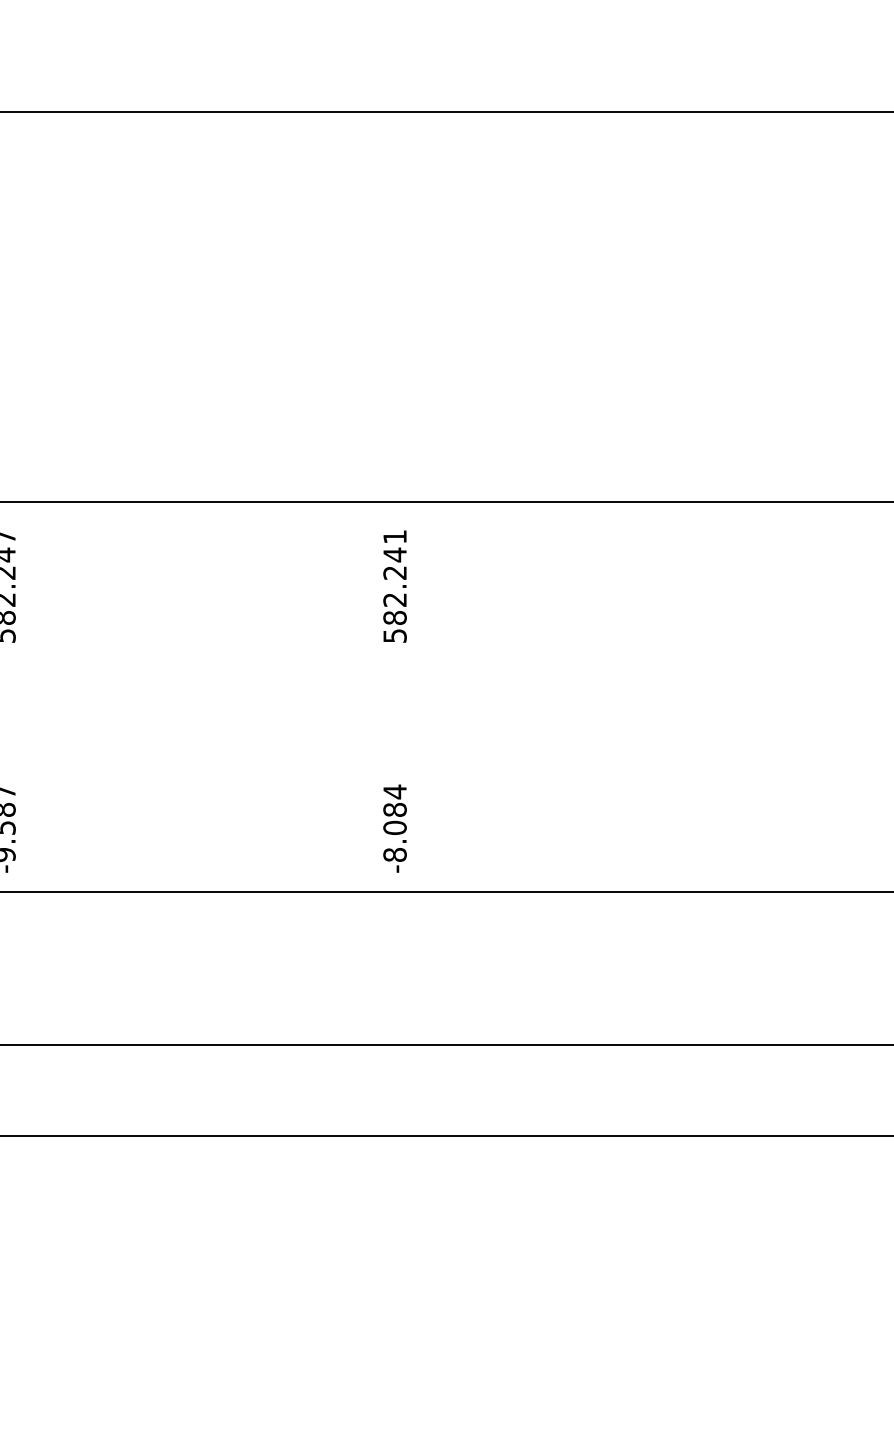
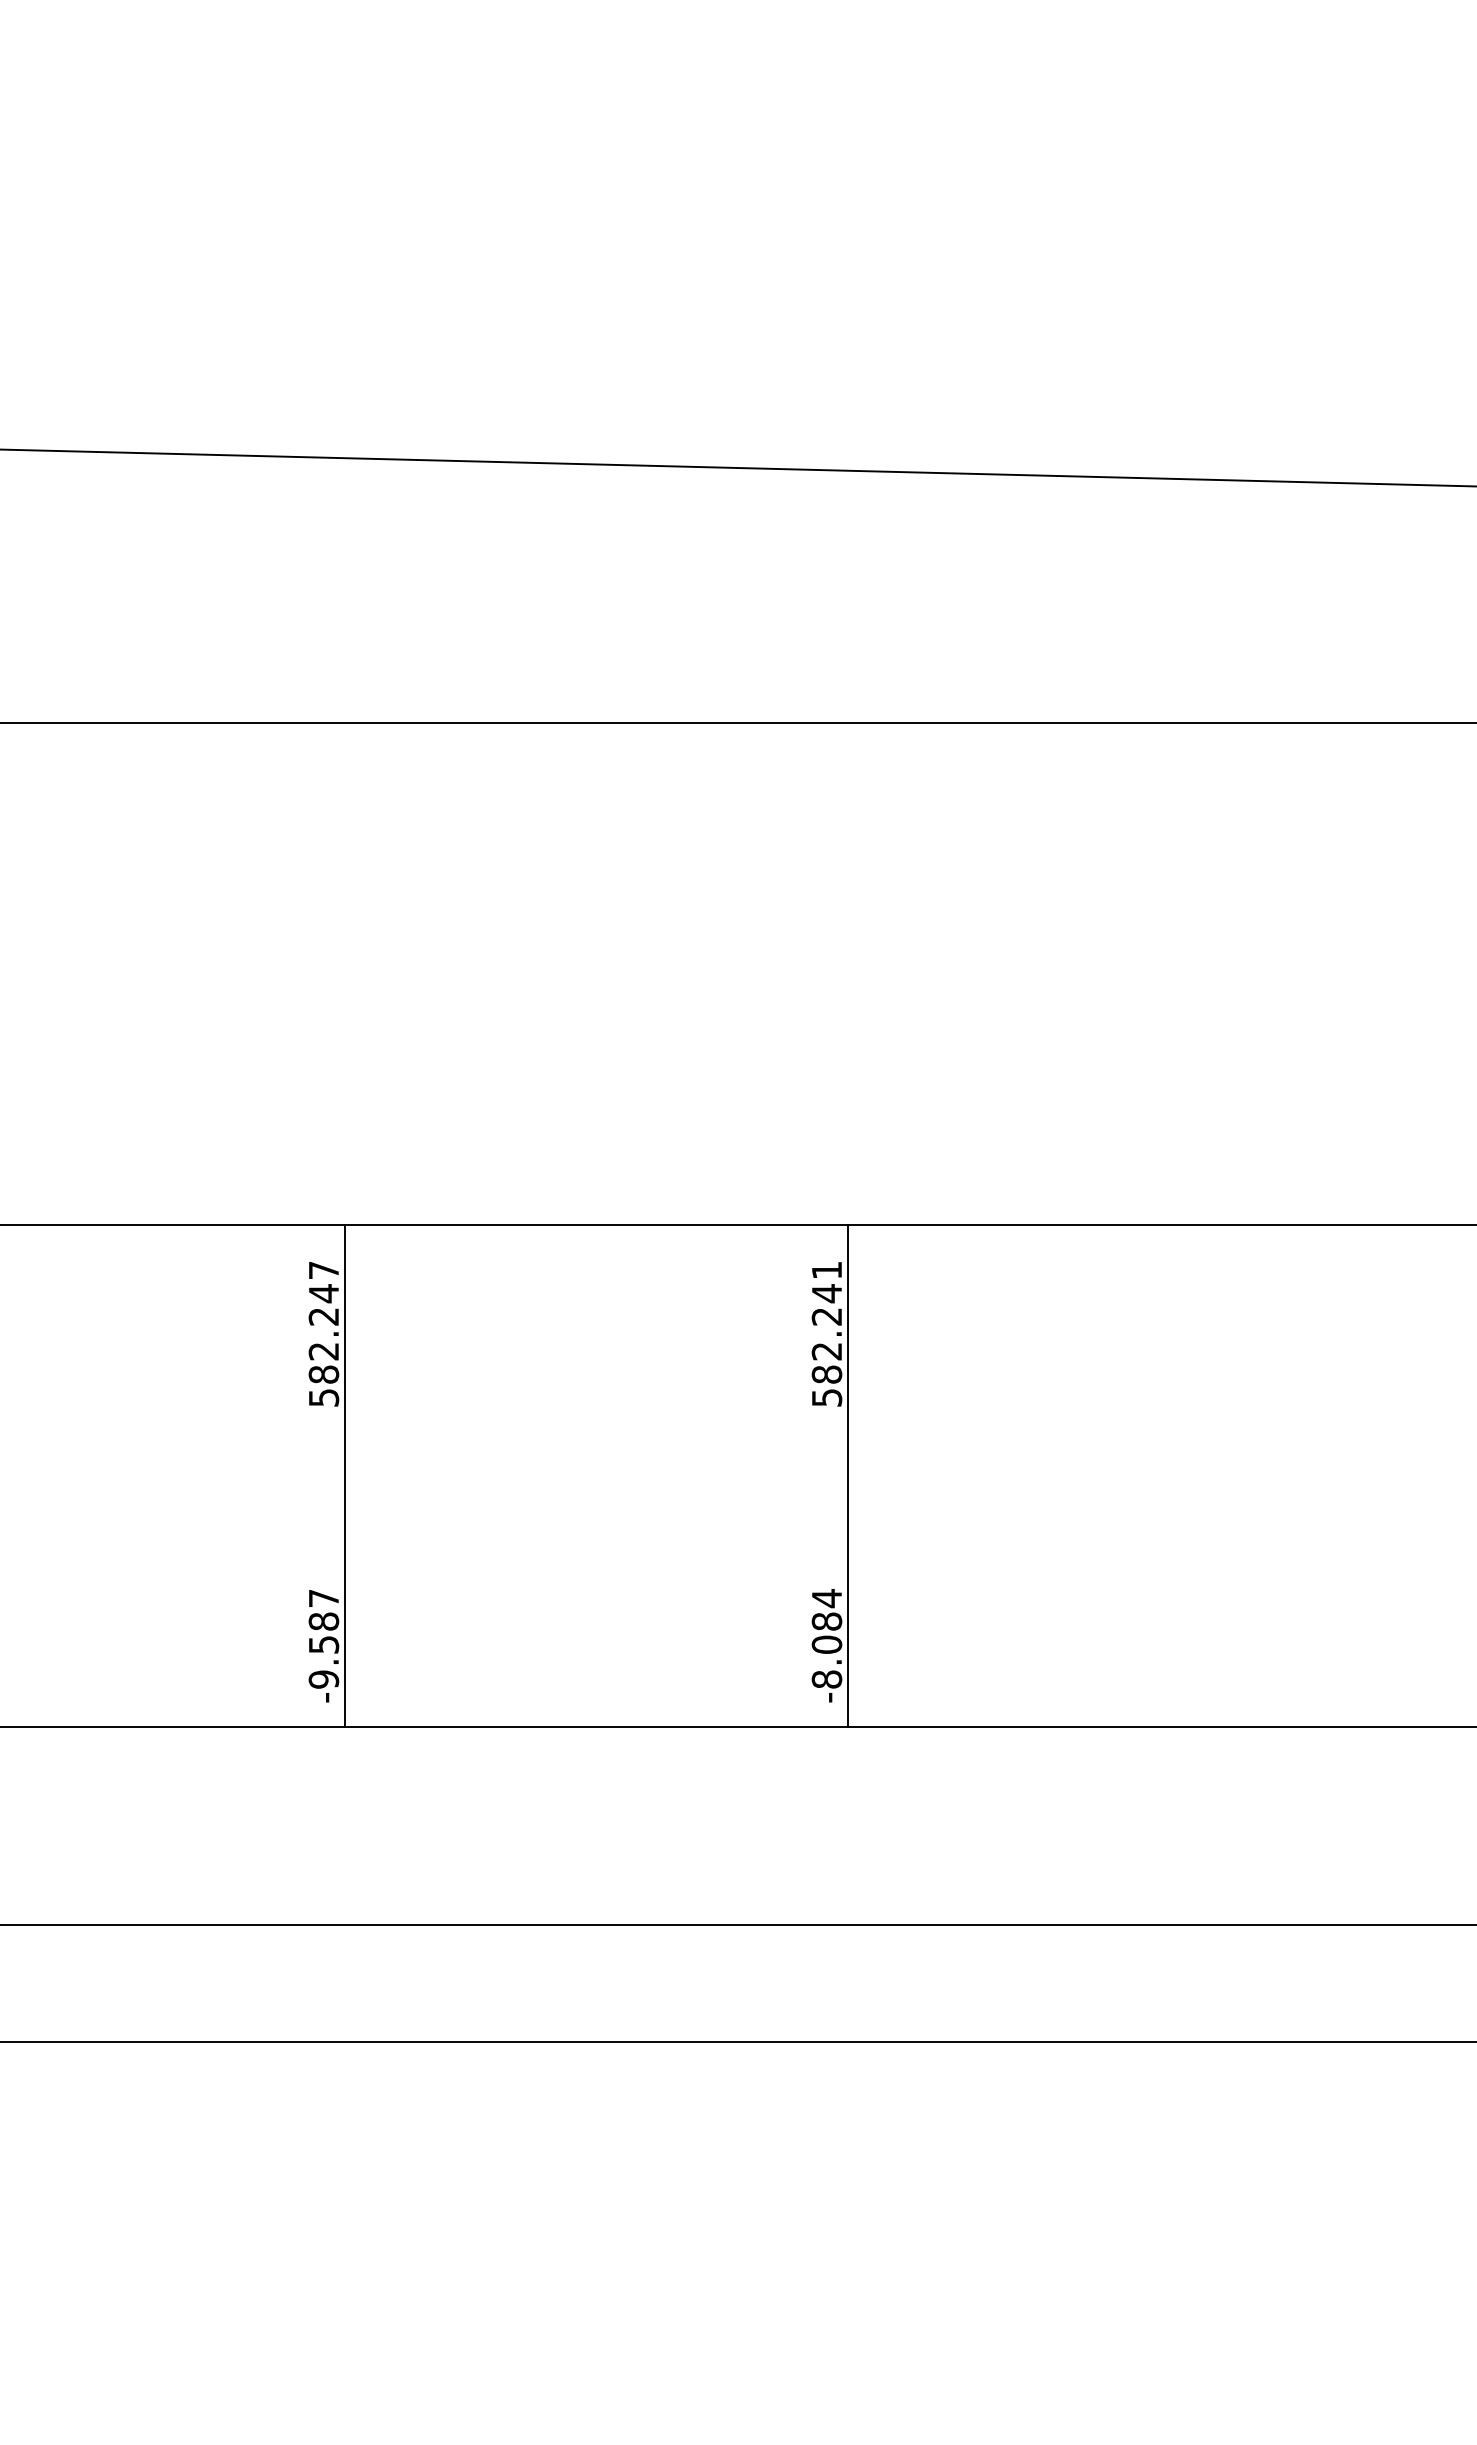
line: (20, 697) -> (344, 1476), added
line: (411, 697) -> (847, 1476), added

